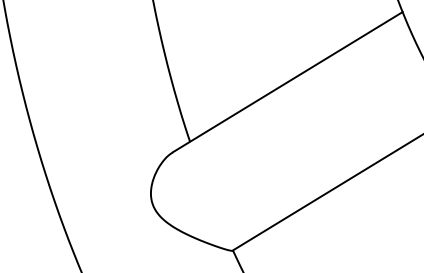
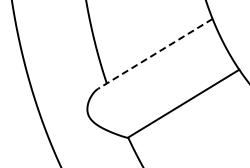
line: (287, 81) -> (155, 53), solid -> dashed

